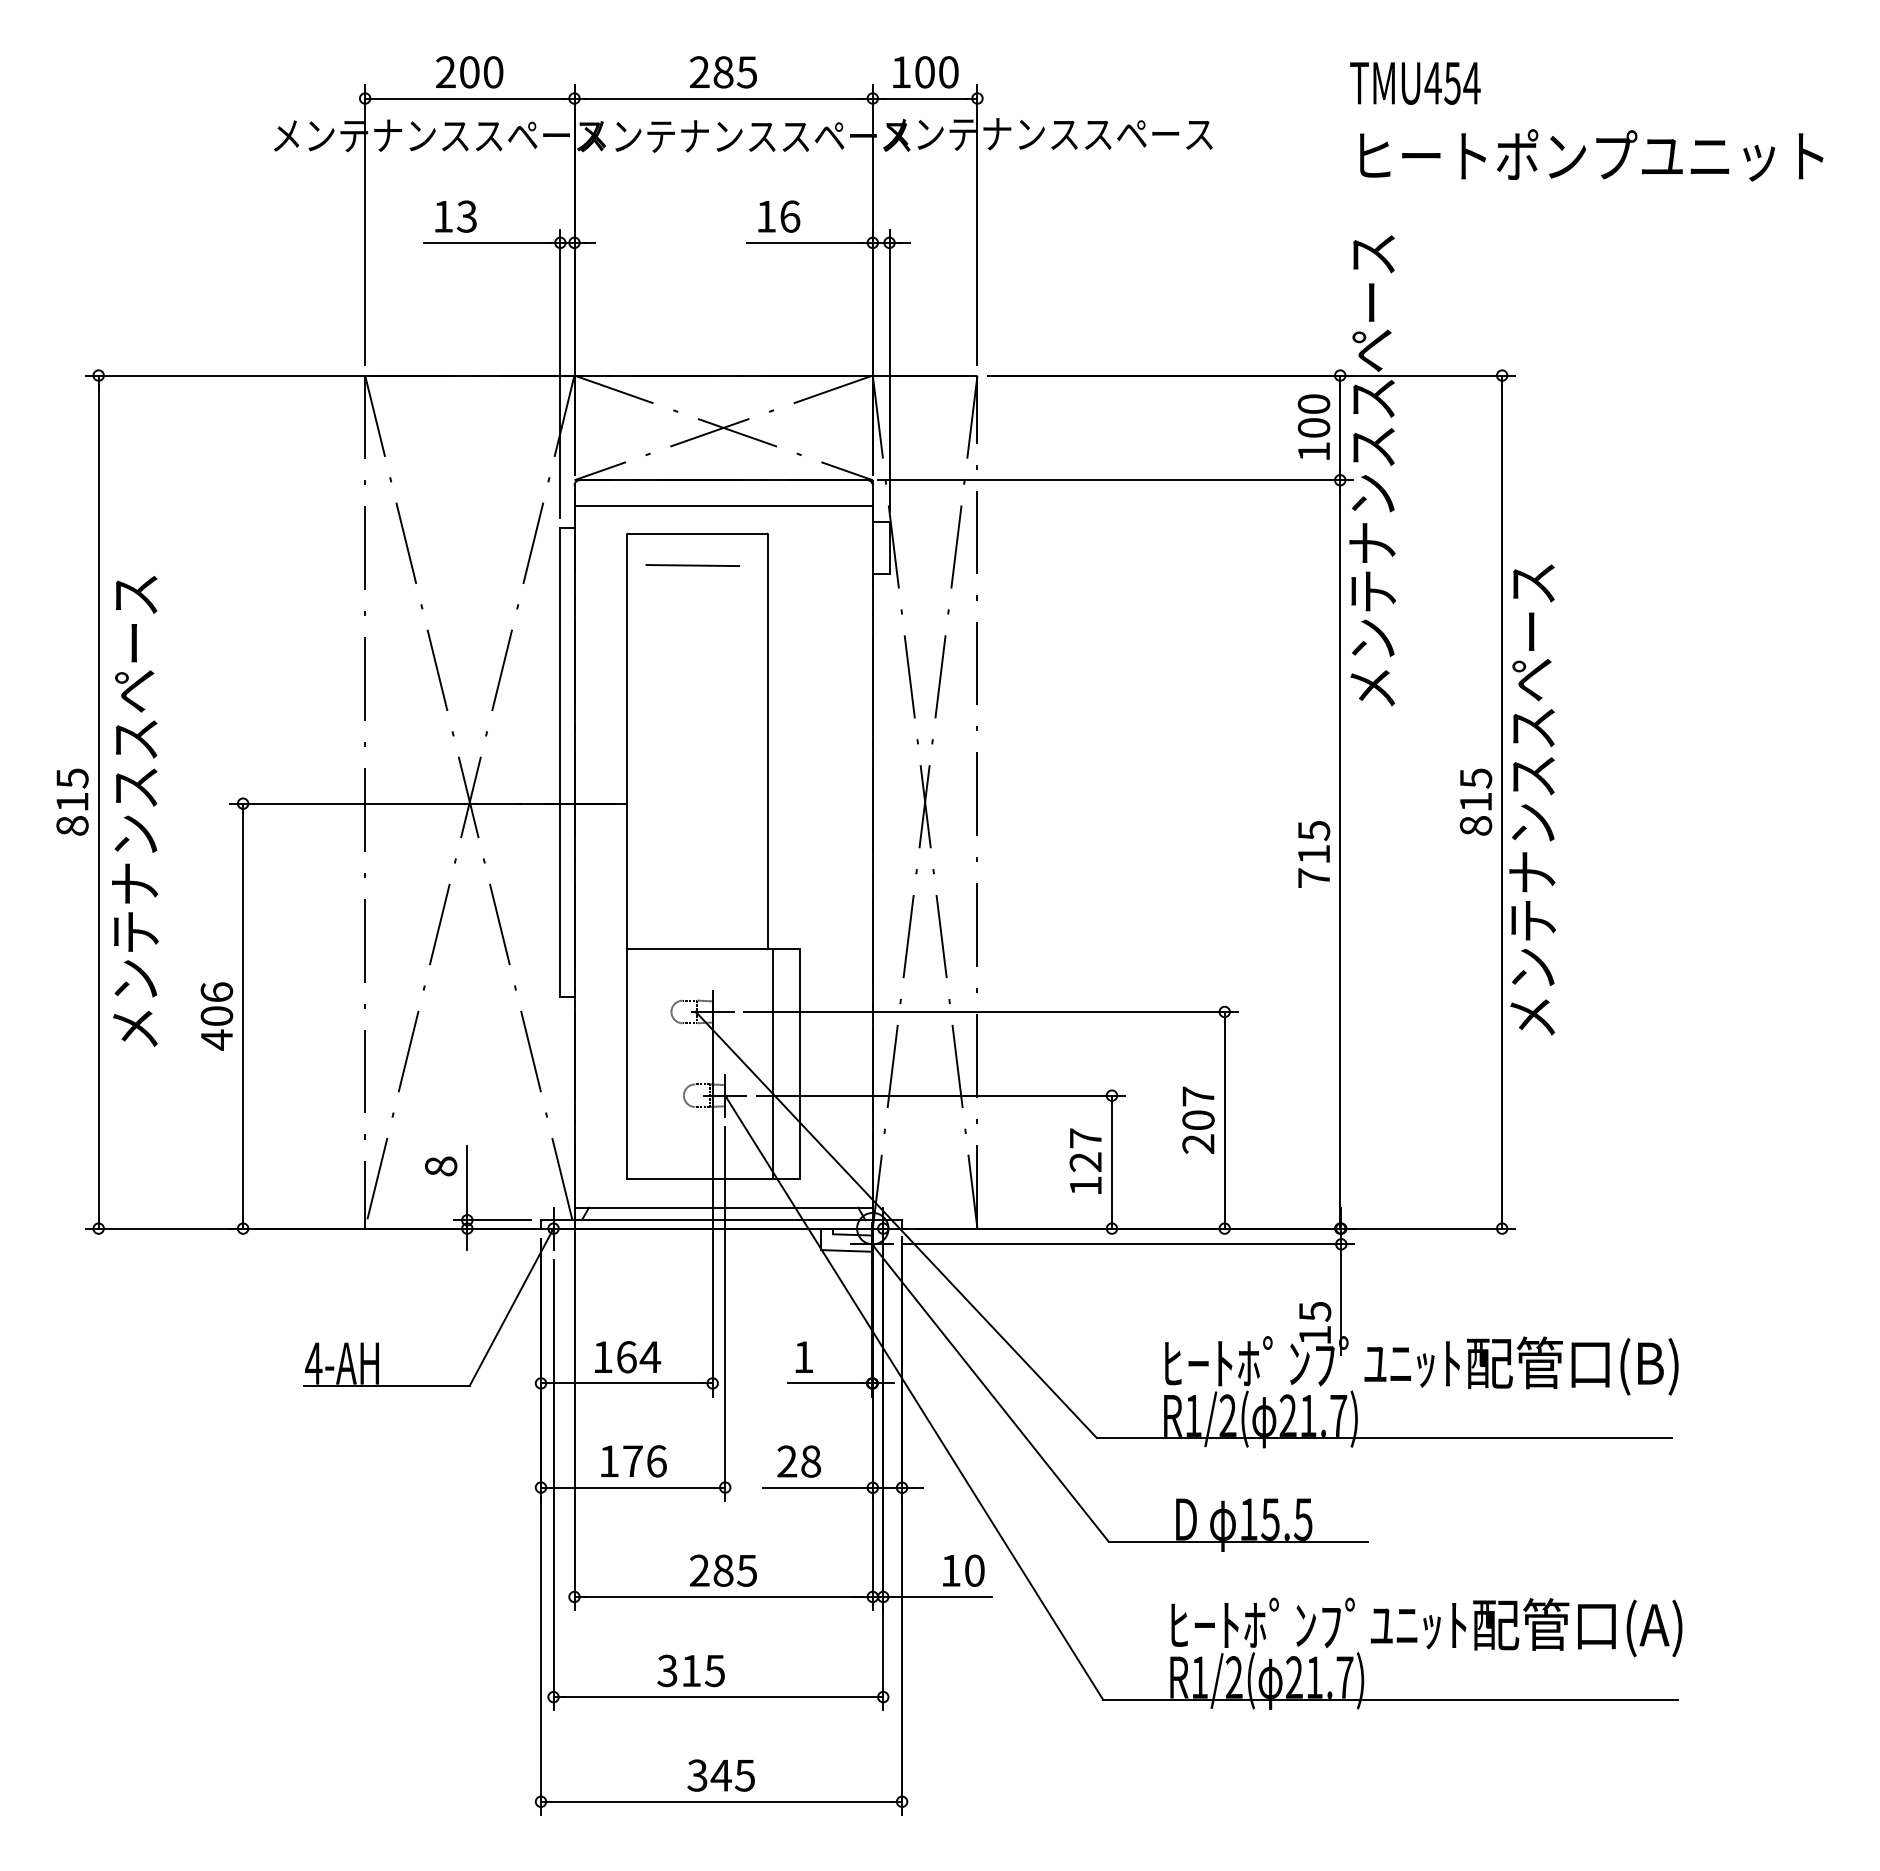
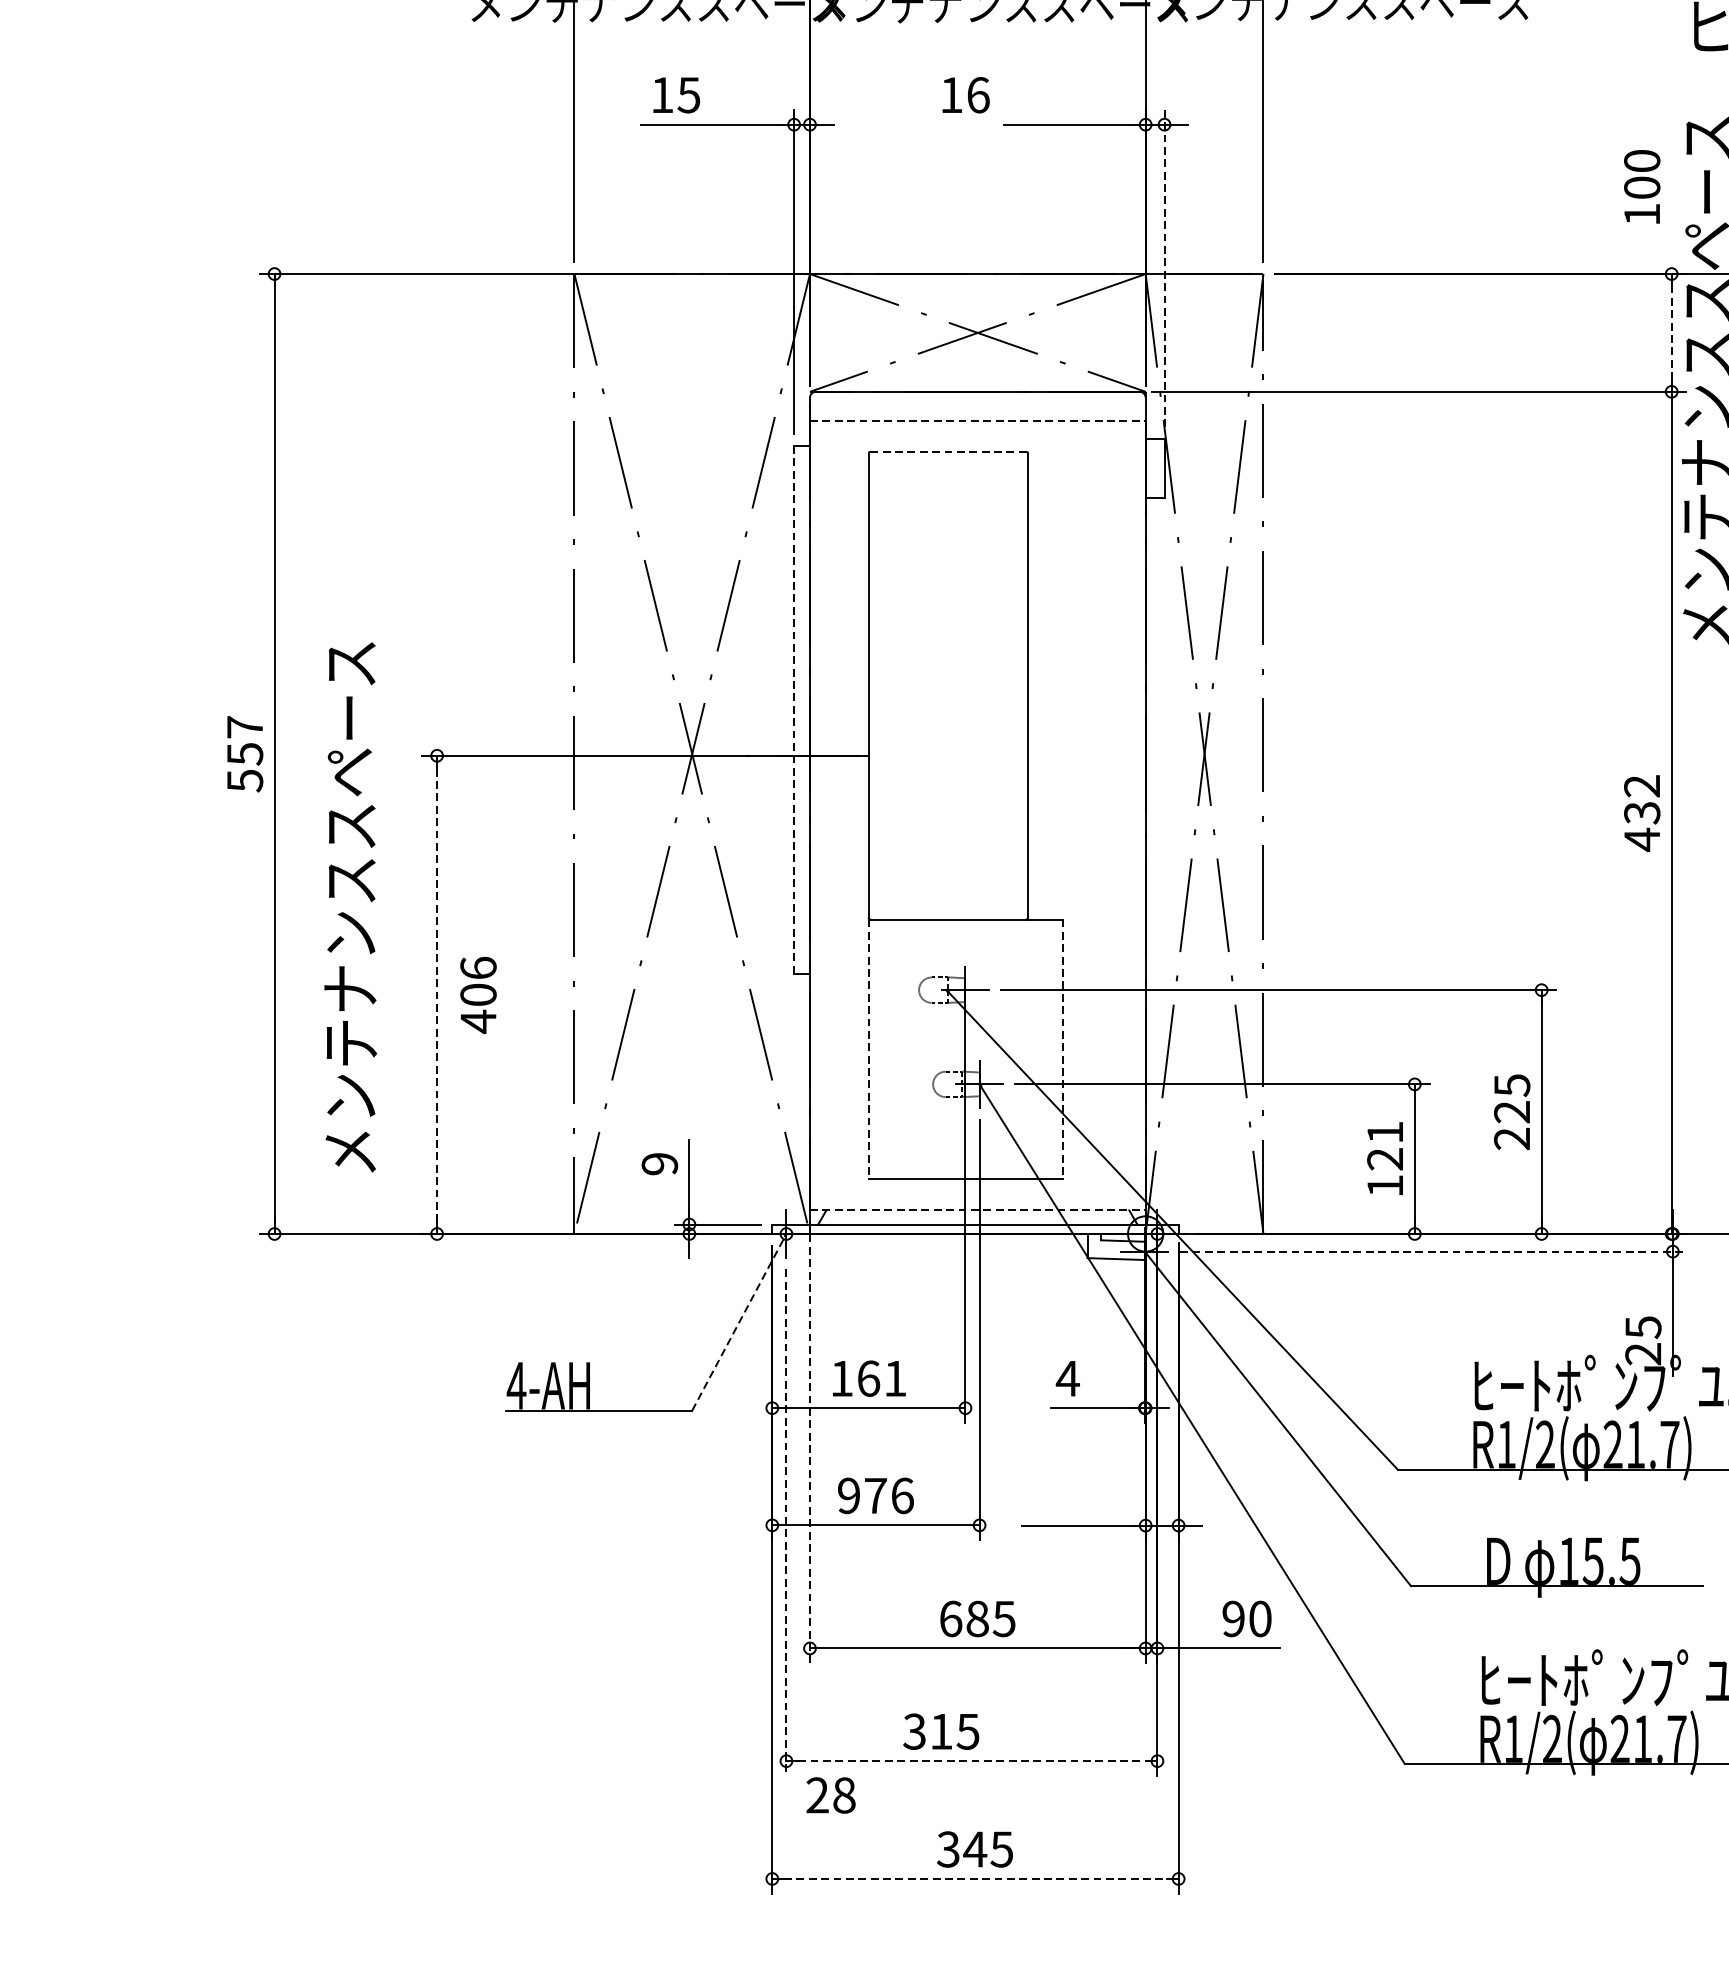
text: (466, 216) -> (688, 95), 13 -> 15
text: (779, 216) -> (966, 95), moved
line: (889, 370) -> (1164, 268), solid -> dashed
text: (1313, 426) -> (1641, 186), moved
line: (1340, 427) -> (1671, 332), solid -> dashed
line: (724, 506) -> (978, 421), solid -> dashed
line: (697, 533) -> (948, 451), solid -> dashed
line: (692, 565) -> (942, 487), removed
line: (560, 762) -> (794, 709), solid -> dashed
text: (72, 802) -> (245, 754), 815 -> 557
text: (135, 811) -> (350, 907), moved
text: (1313, 855) -> (1641, 814), 715 -> 432
line: (243, 1015) -> (437, 994), solid -> dashed
text: (216, 1016) -> (478, 995), moved
line: (626, 1064) -> (868, 1049), solid -> dashed
line: (773, 1064) -> (1033, 1049), removed
line: (799, 1064) -> (1063, 1049), solid -> dashed
text: (1198, 1108) -> (1512, 1098), 207 -> 225
text: (1085, 1138) -> (1385, 1132), 127 -> 121
text: (441, 1166) -> (660, 1164), 8 -> 9
line: (724, 1207) -> (978, 1210), solid -> dashed
line: (1129, 1244) -> (1434, 1251), solid -> dashed
line: (511, 1307) -> (739, 1322), solid -> dashed
text: (1314, 1335) -> (1642, 1354), 15 -> 25
text: (650, 1356) -> (895, 1377), 164 -> 161
text: (803, 1356) -> (1067, 1377), 1 -> 4
line: (574, 1414) -> (809, 1443), solid -> dashed
text: (608, 1461) -> (848, 1496), 176 -> 976
text: (799, 1461) -> (831, 1795), moved
line: (553, 1485) -> (786, 1523), solid -> dashed
text: (699, 1570) -> (950, 1618), 285 -> 685
text: (950, 1570) -> (1233, 1618), 10 -> 90
line: (718, 1697) -> (972, 1761), solid -> dashed
line: (722, 1801) -> (976, 1878), solid -> dashed

